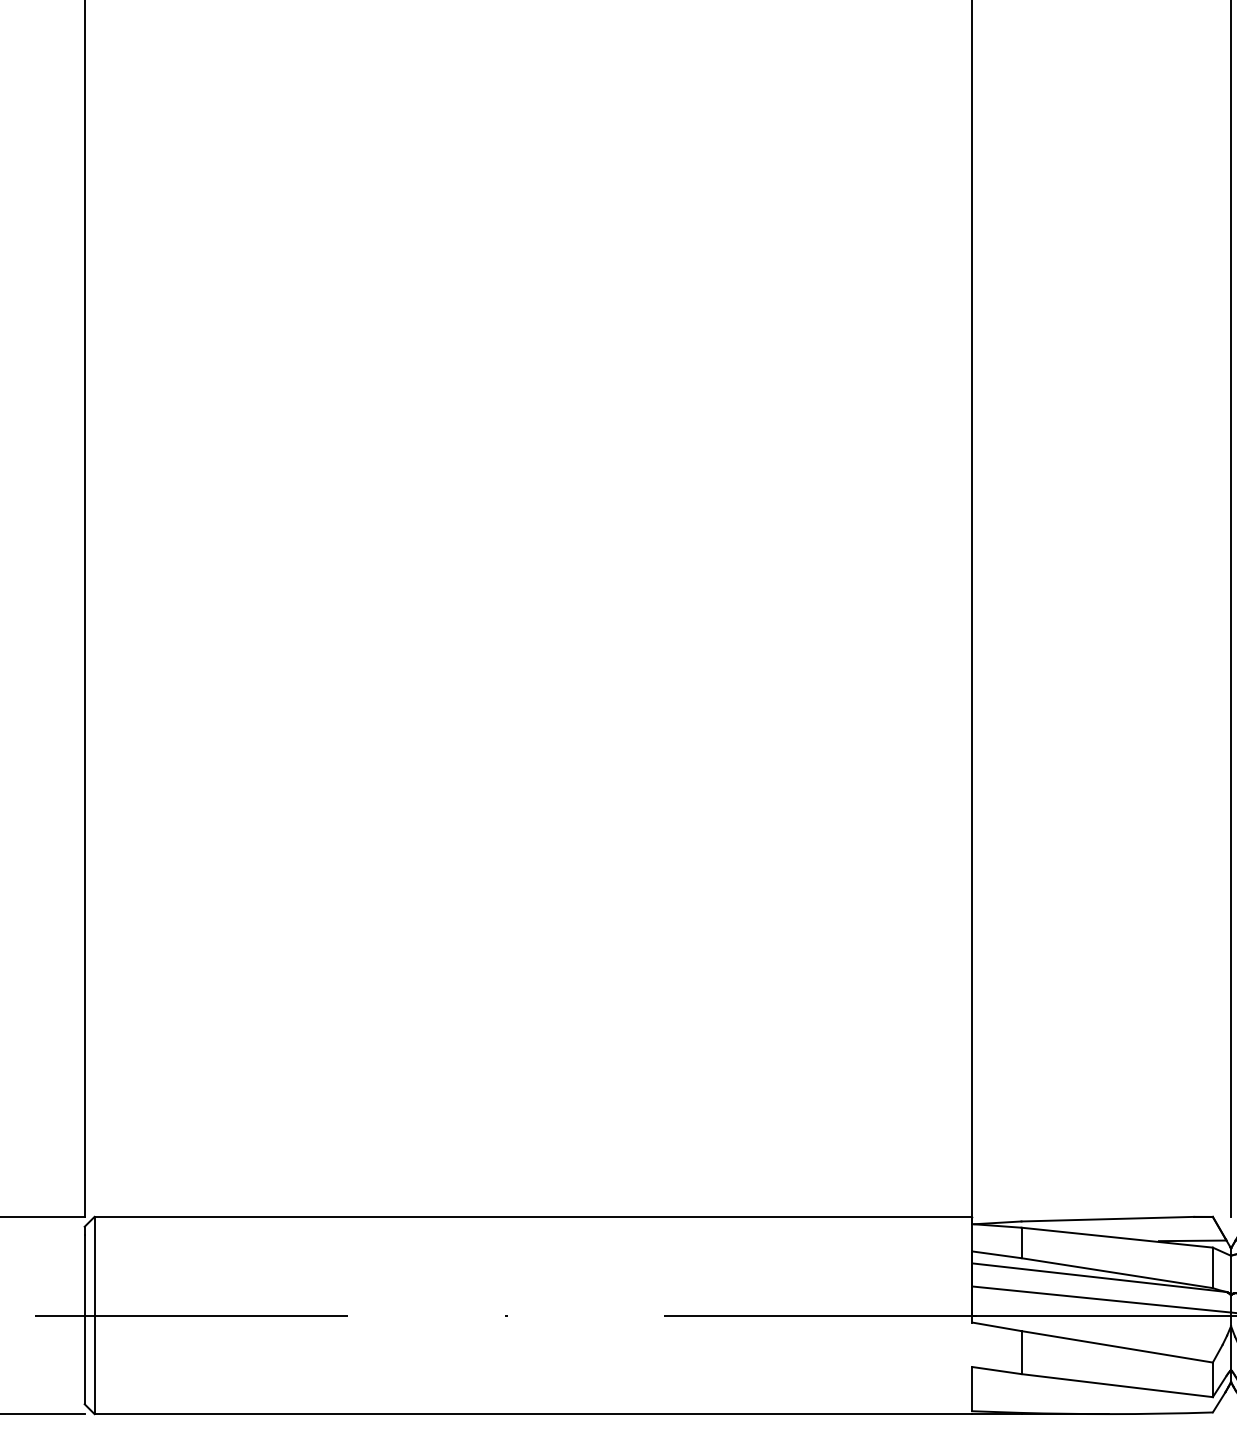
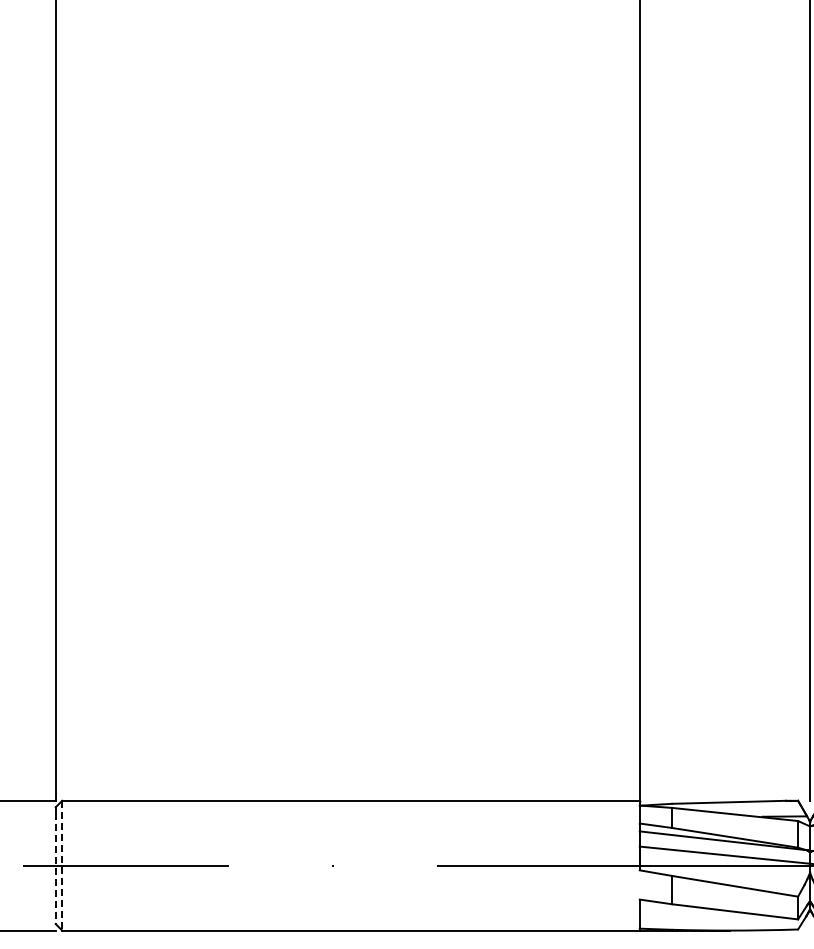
line: (94, 1315) -> (62, 865), solid -> dashed
line: (84, 1319) -> (55, 868), solid -> dashed

